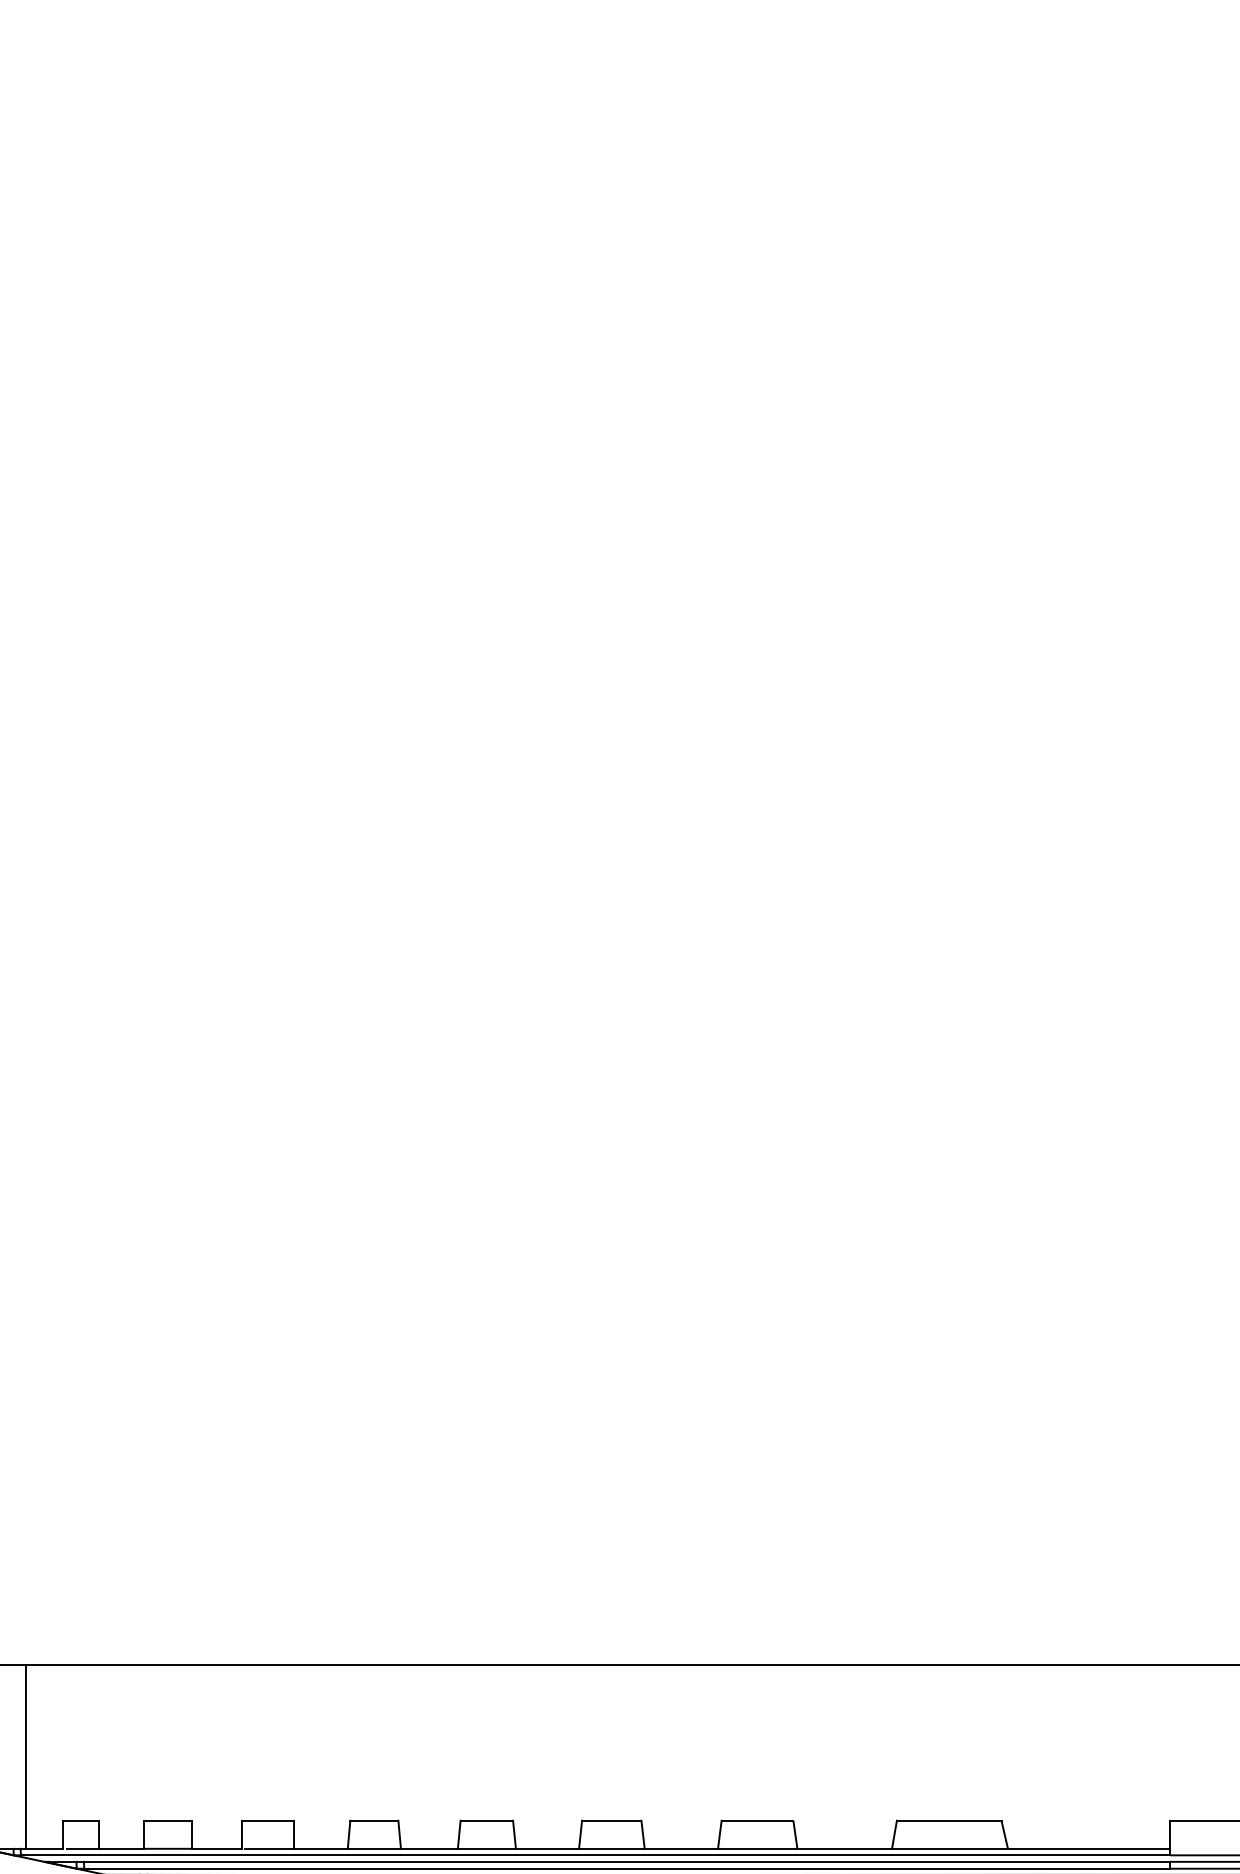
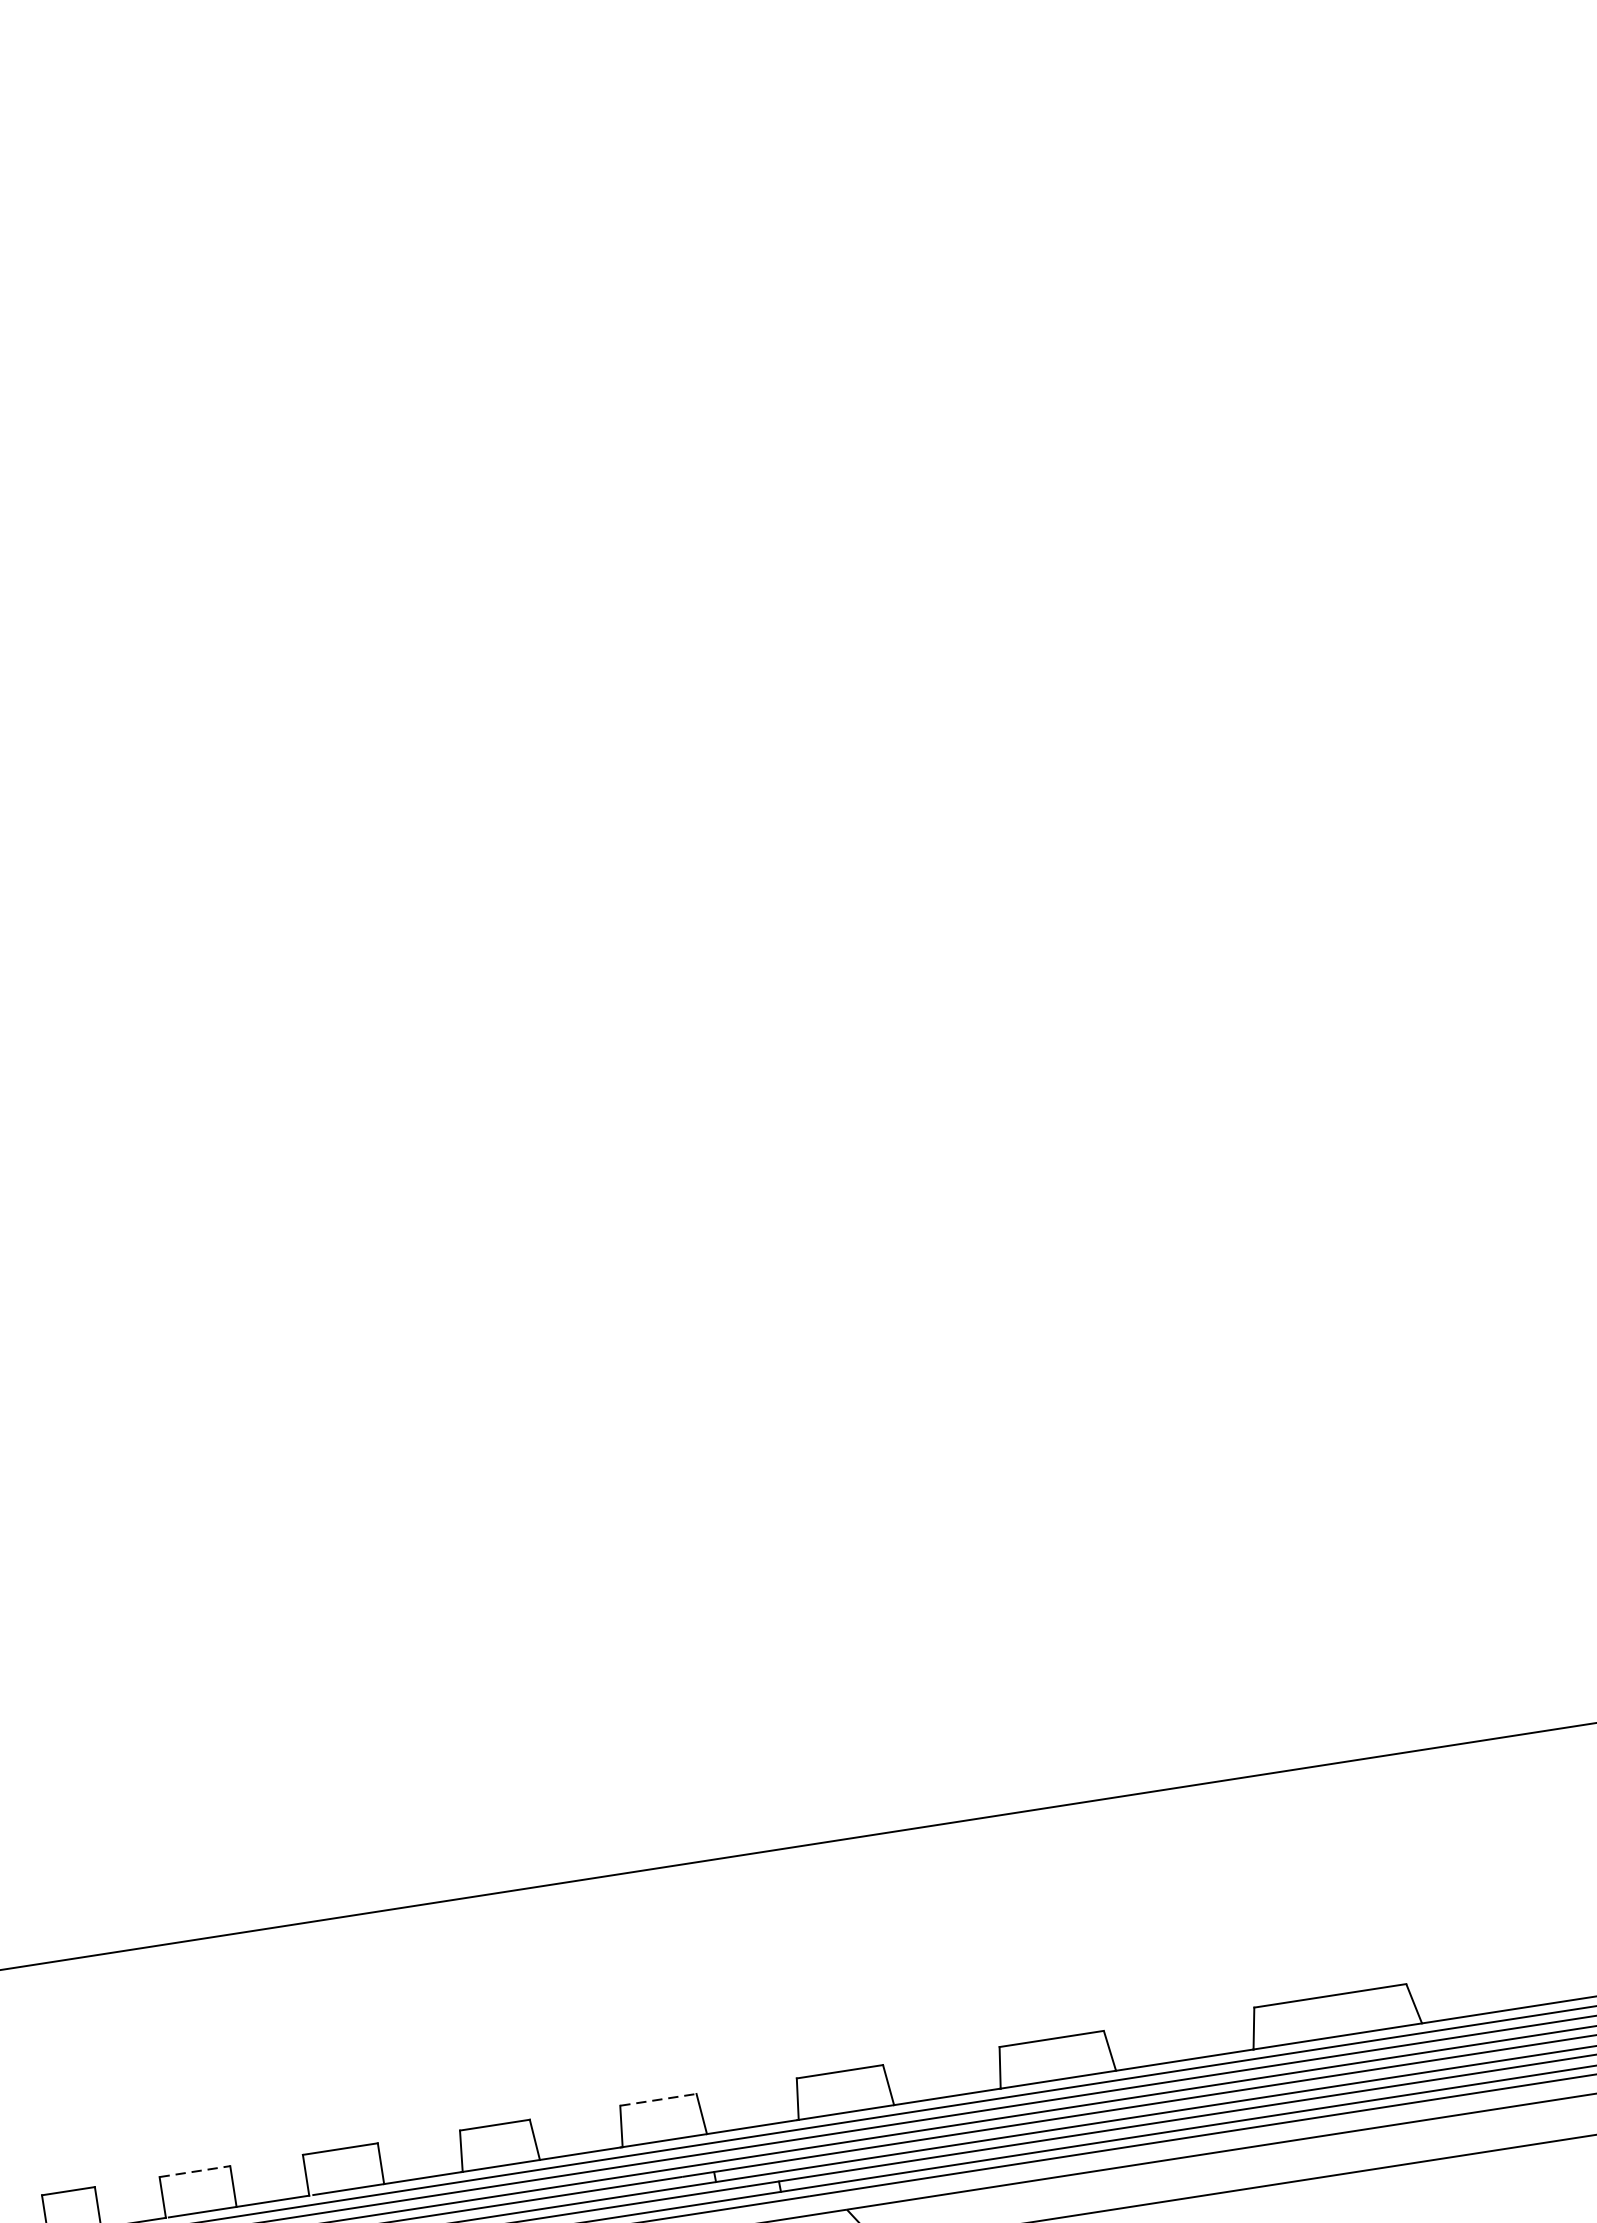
line: (168, 1820) -> (195, 2171), solid -> dashed
line: (487, 1820) -> (659, 2099), solid -> dashed

